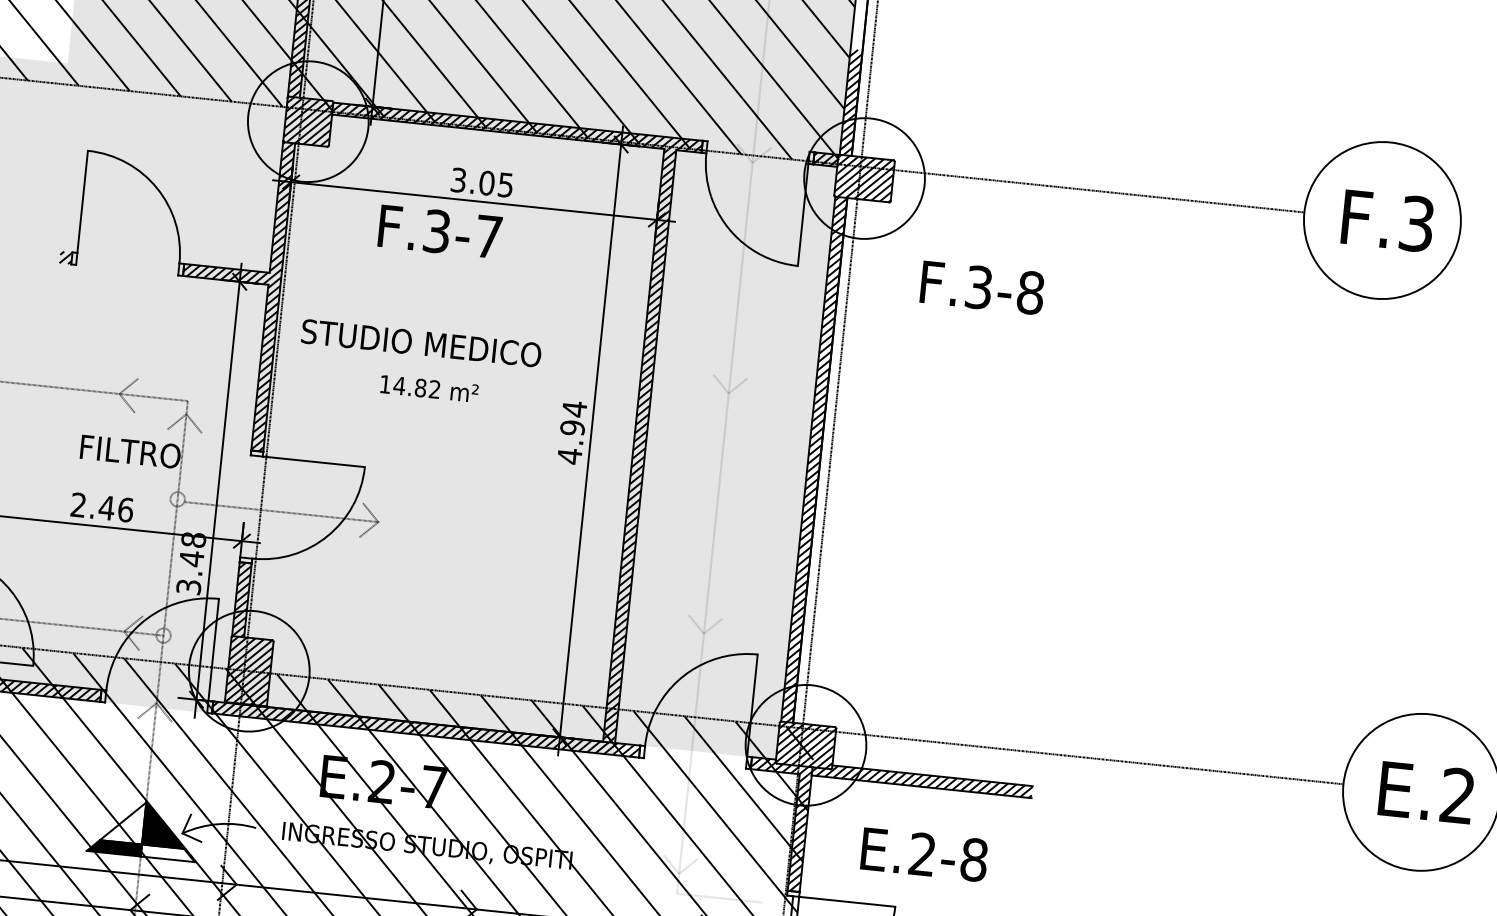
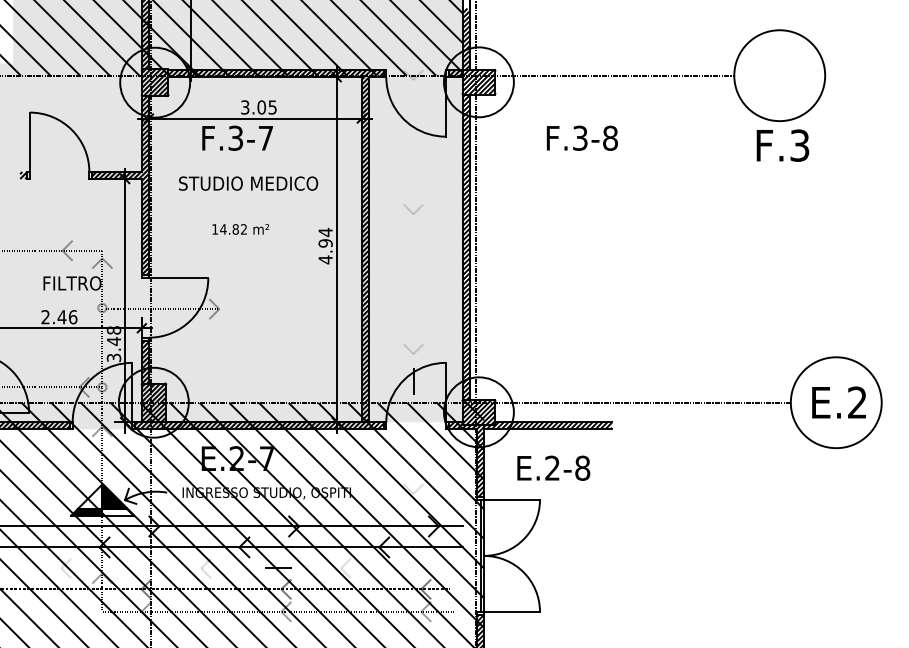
text: (1387, 220) -> (782, 145), moved
text: (981, 286) -> (581, 137), moved
text: (421, 343) -> (248, 183), moved

